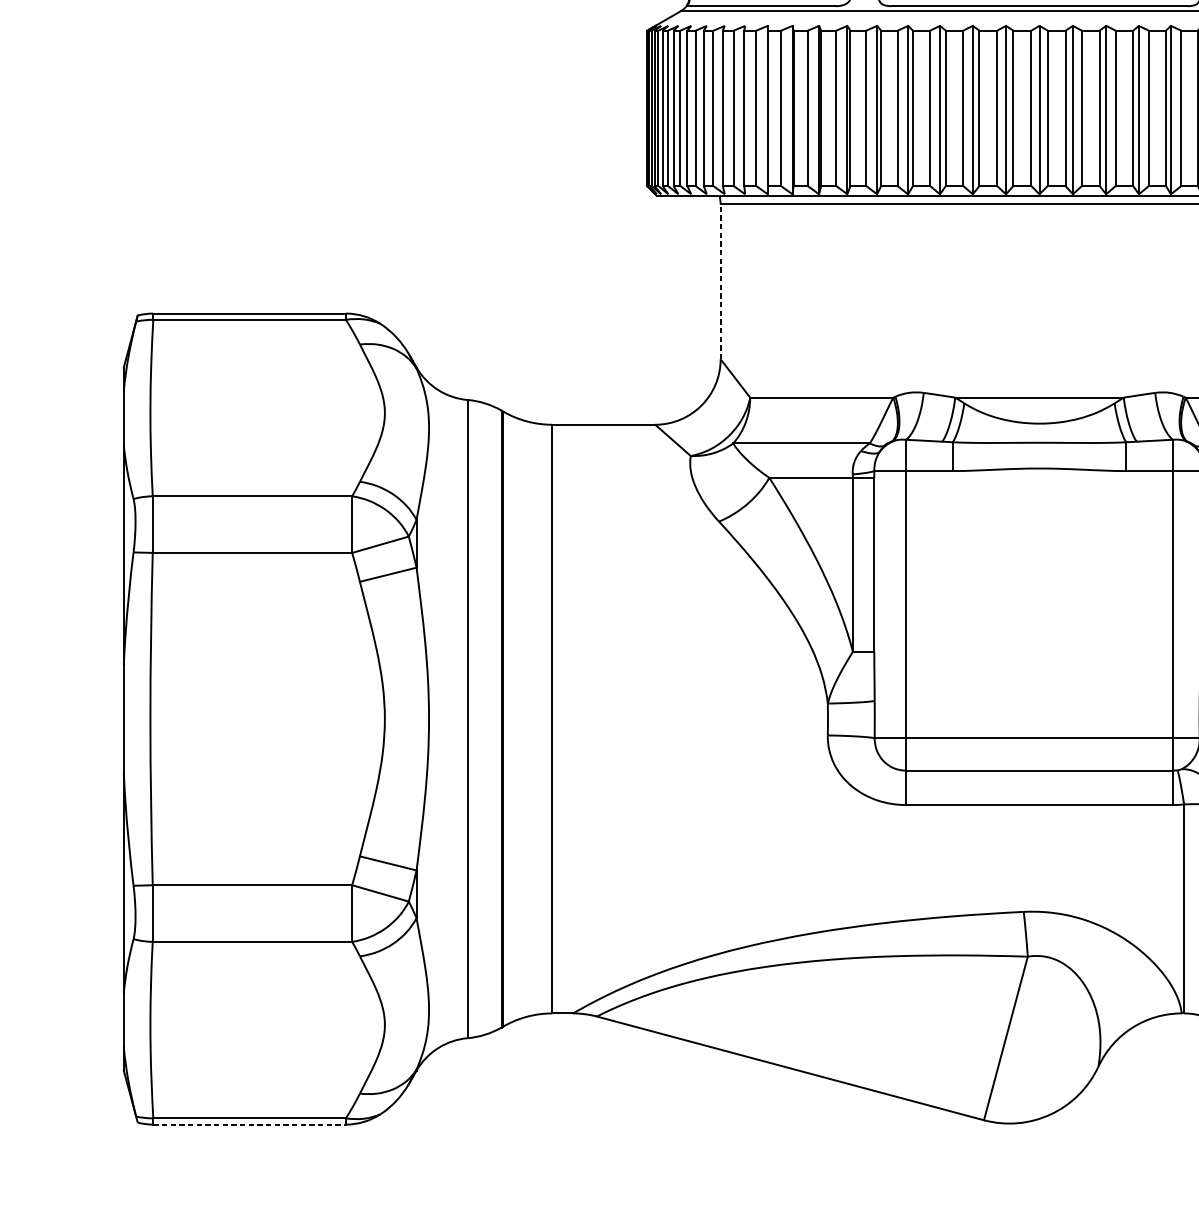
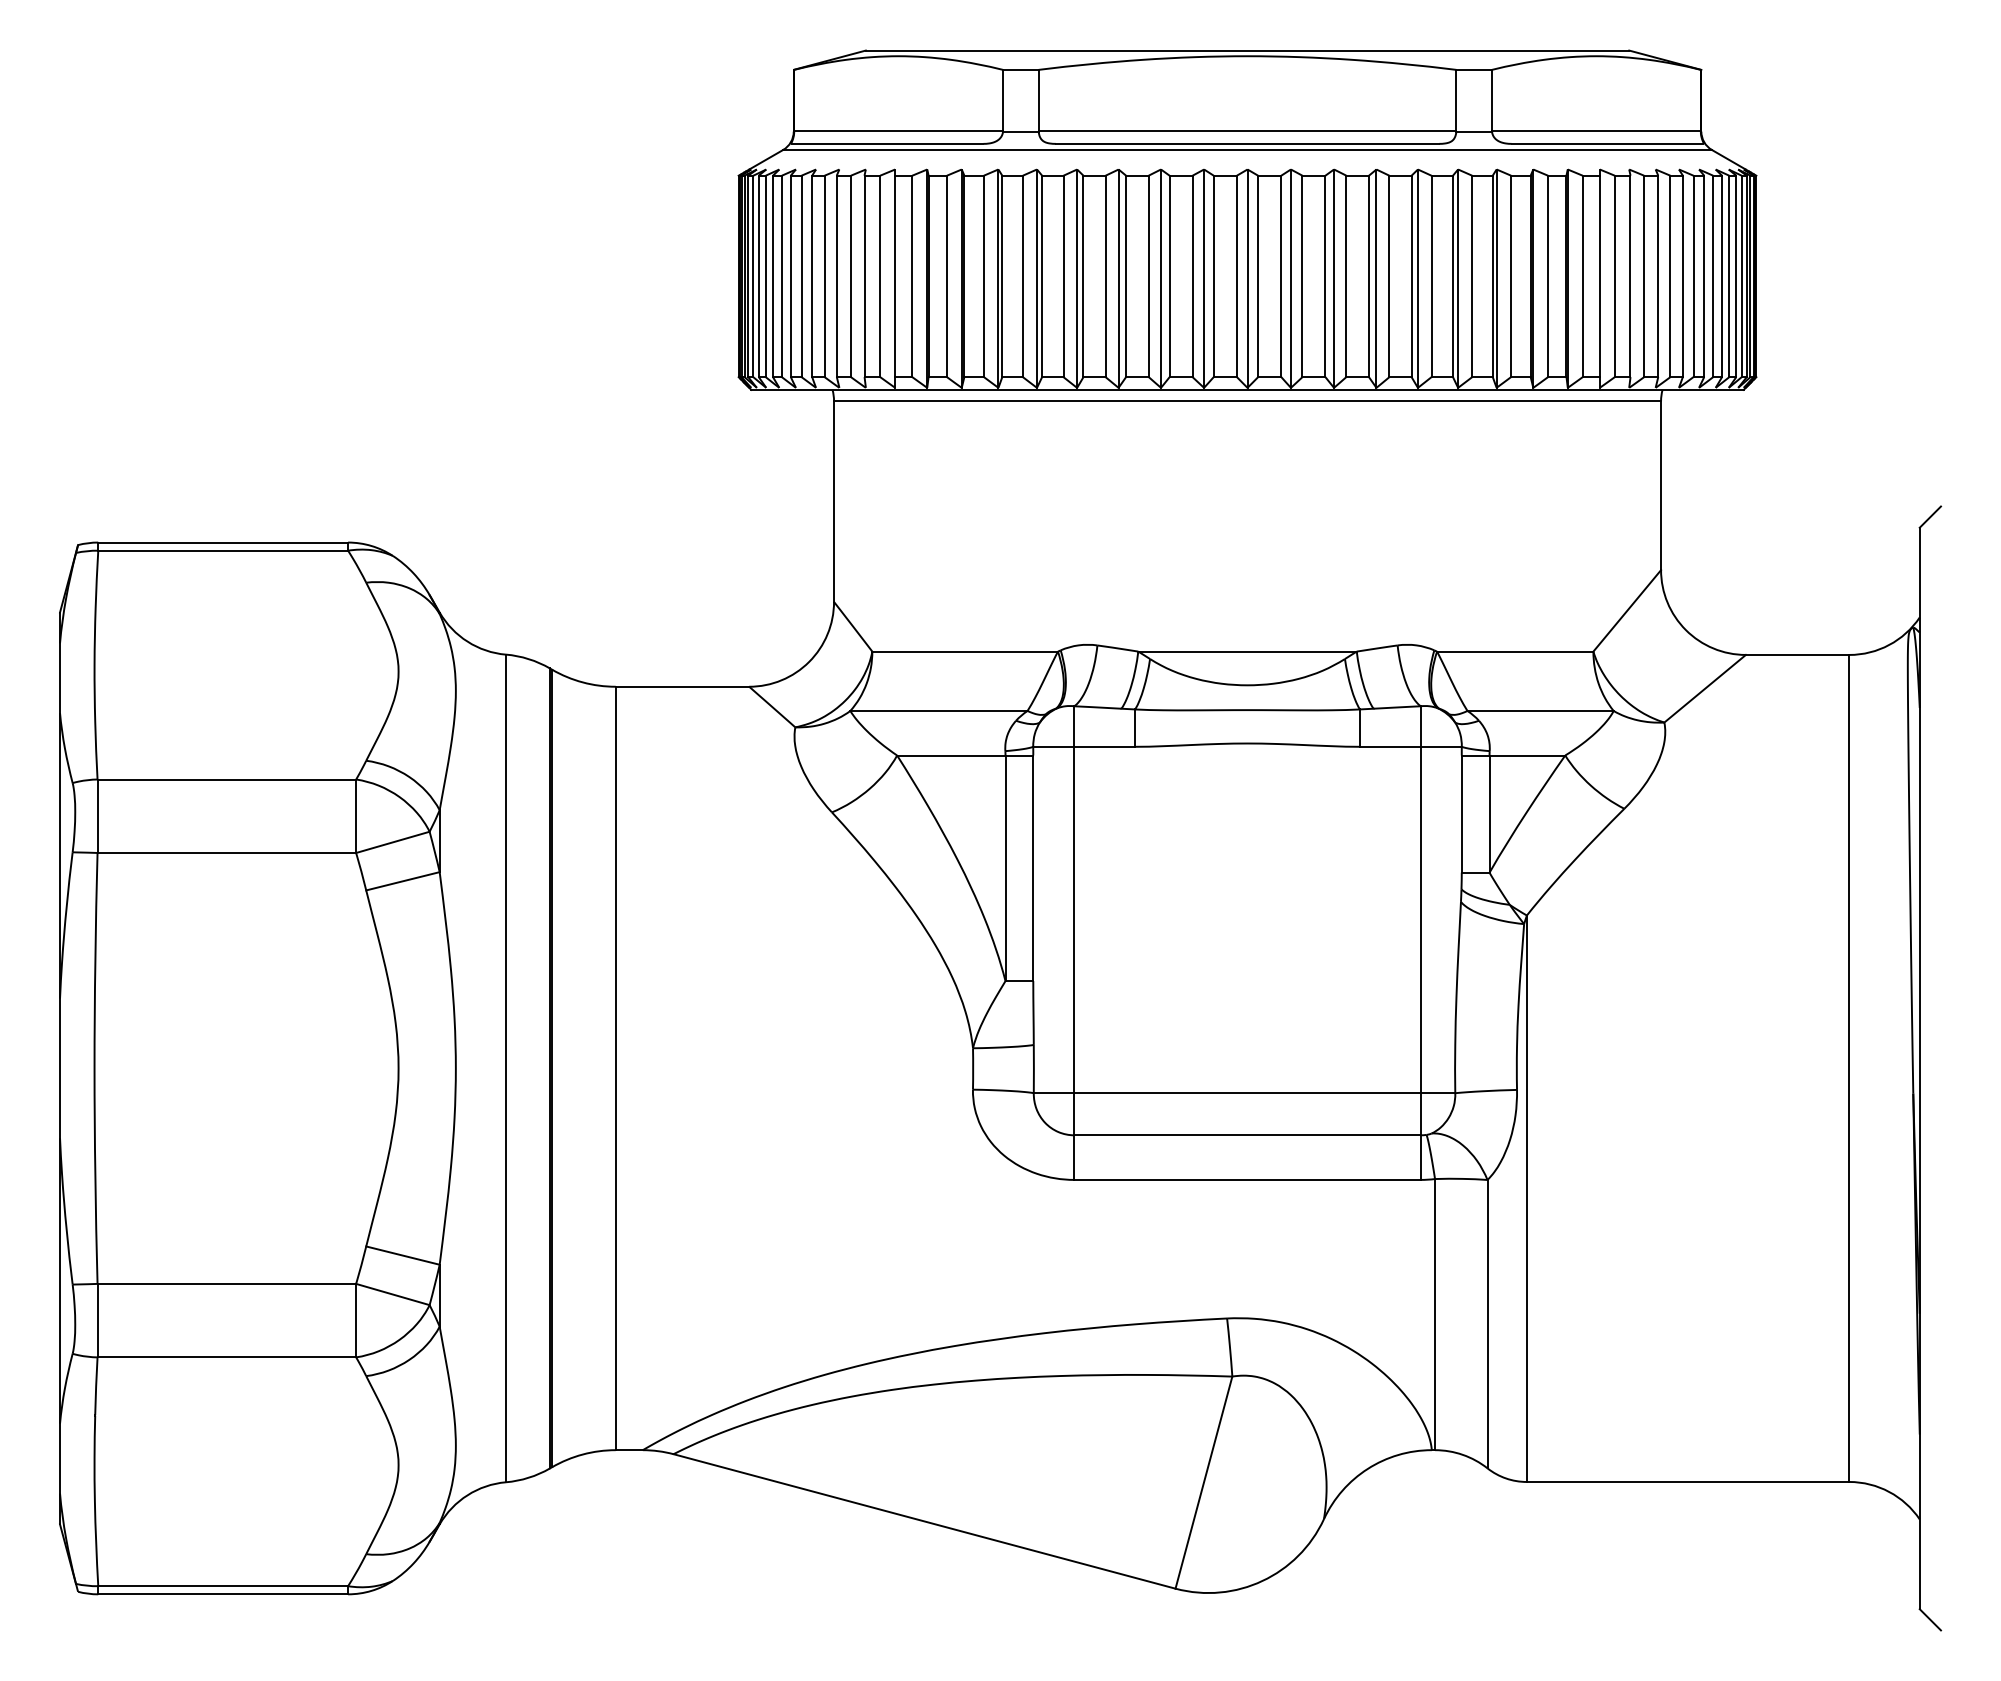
line: (721, 281) -> (834, 500), dashed -> solid
line: (249, 1124) -> (223, 1594), dashed -> solid

